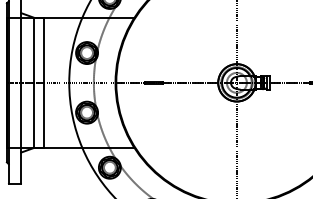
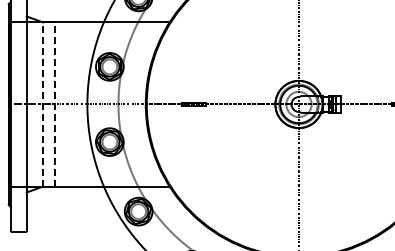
line: (34, 82) -> (43, 104), solid -> dashed
line: (43, 82) -> (55, 104), solid -> dashed

